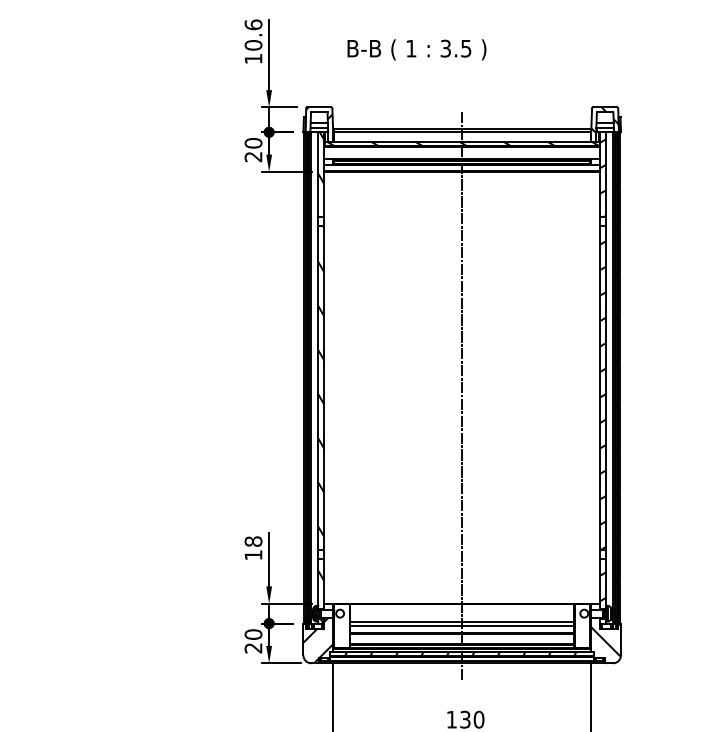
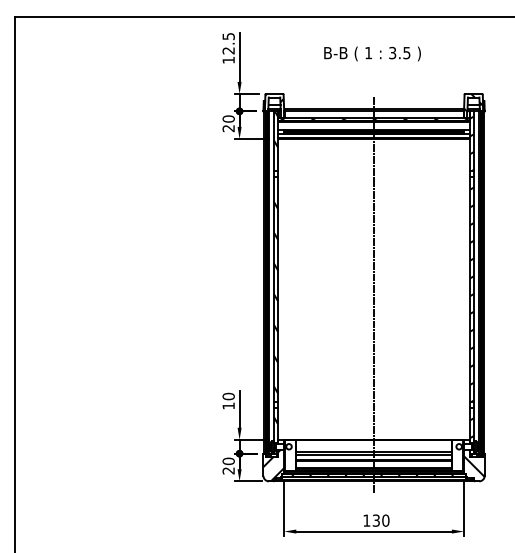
text: (253, 34) -> (228, 43), 10.6 -> 12.5
text: (416, 49) -> (372, 53), moved
text: (253, 541) -> (228, 396), 18 -> 10

